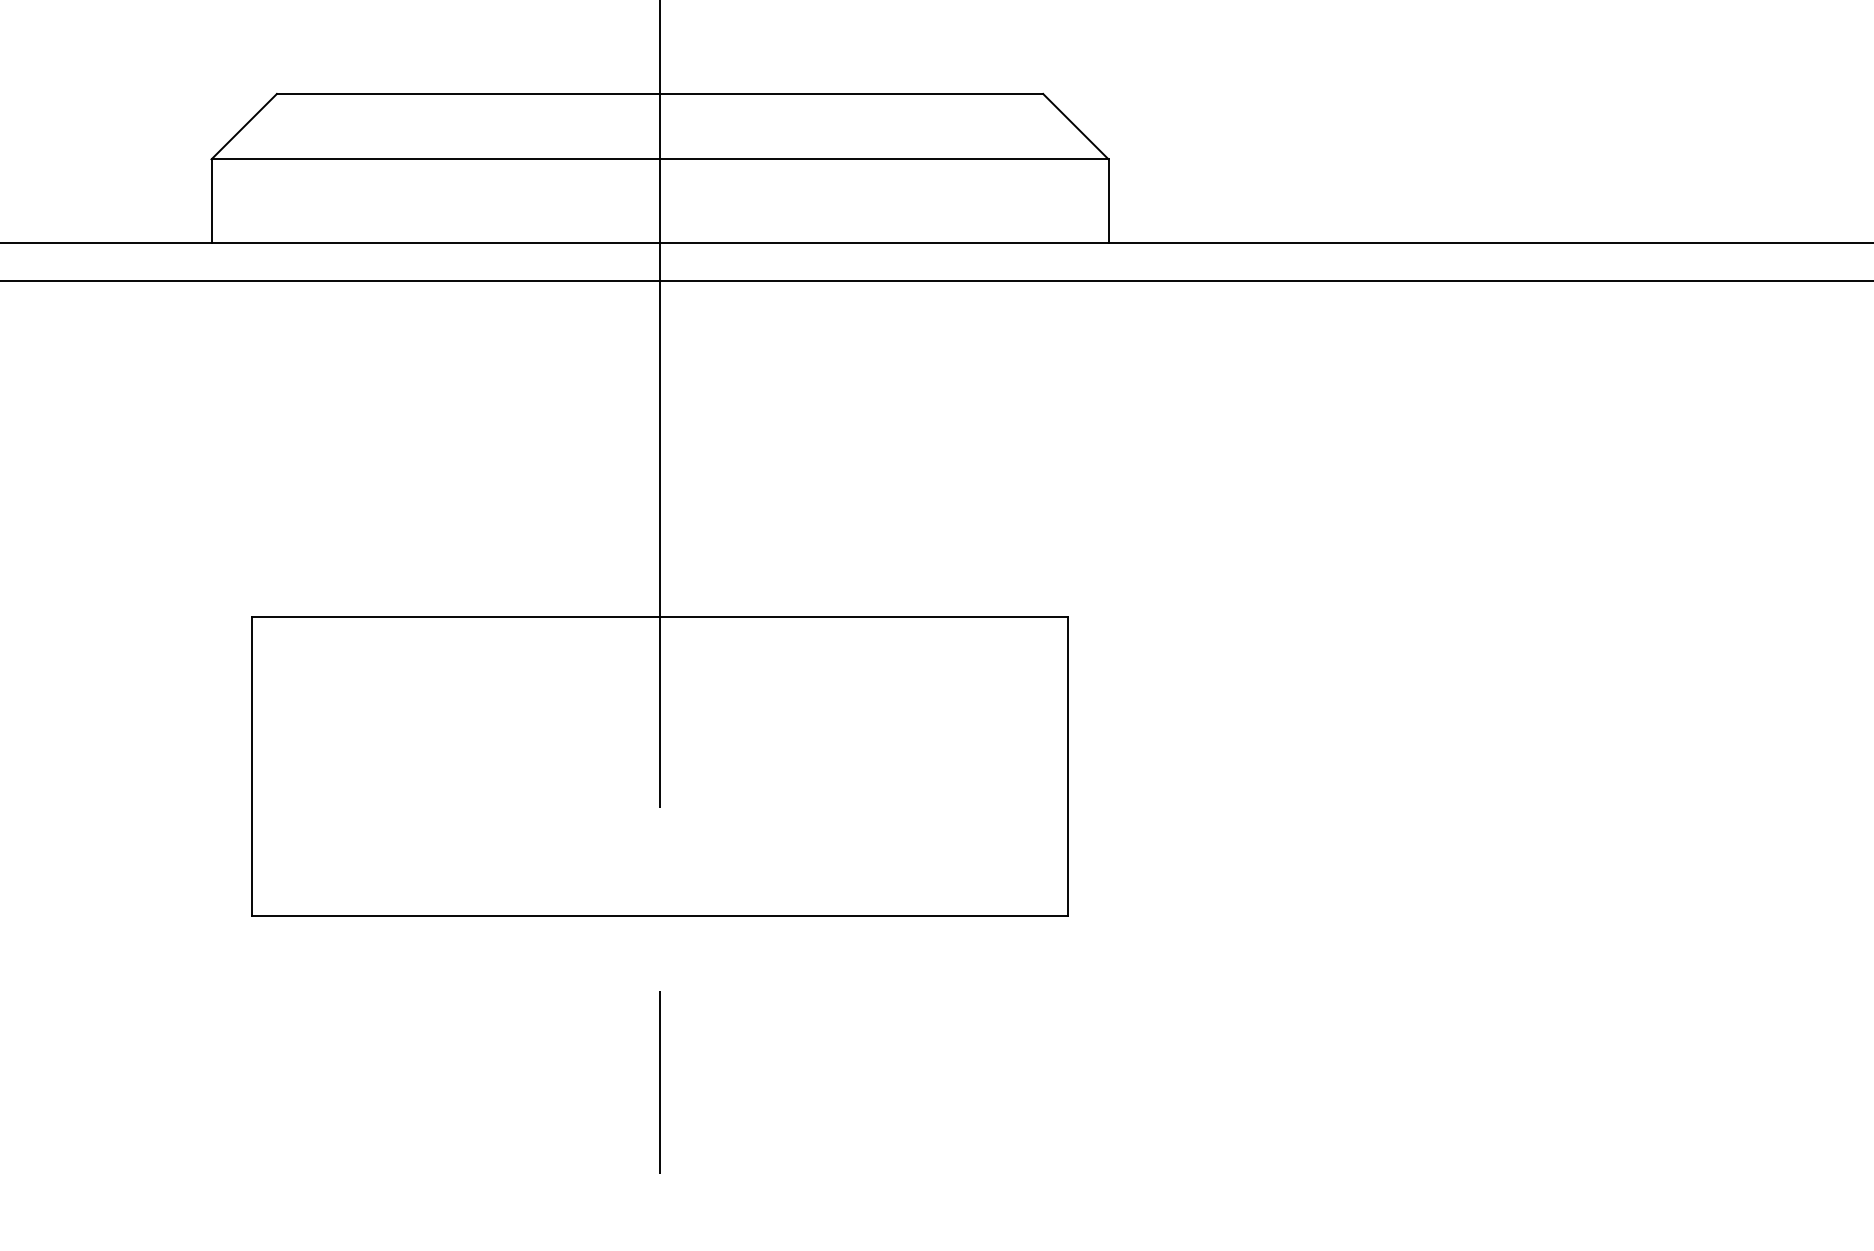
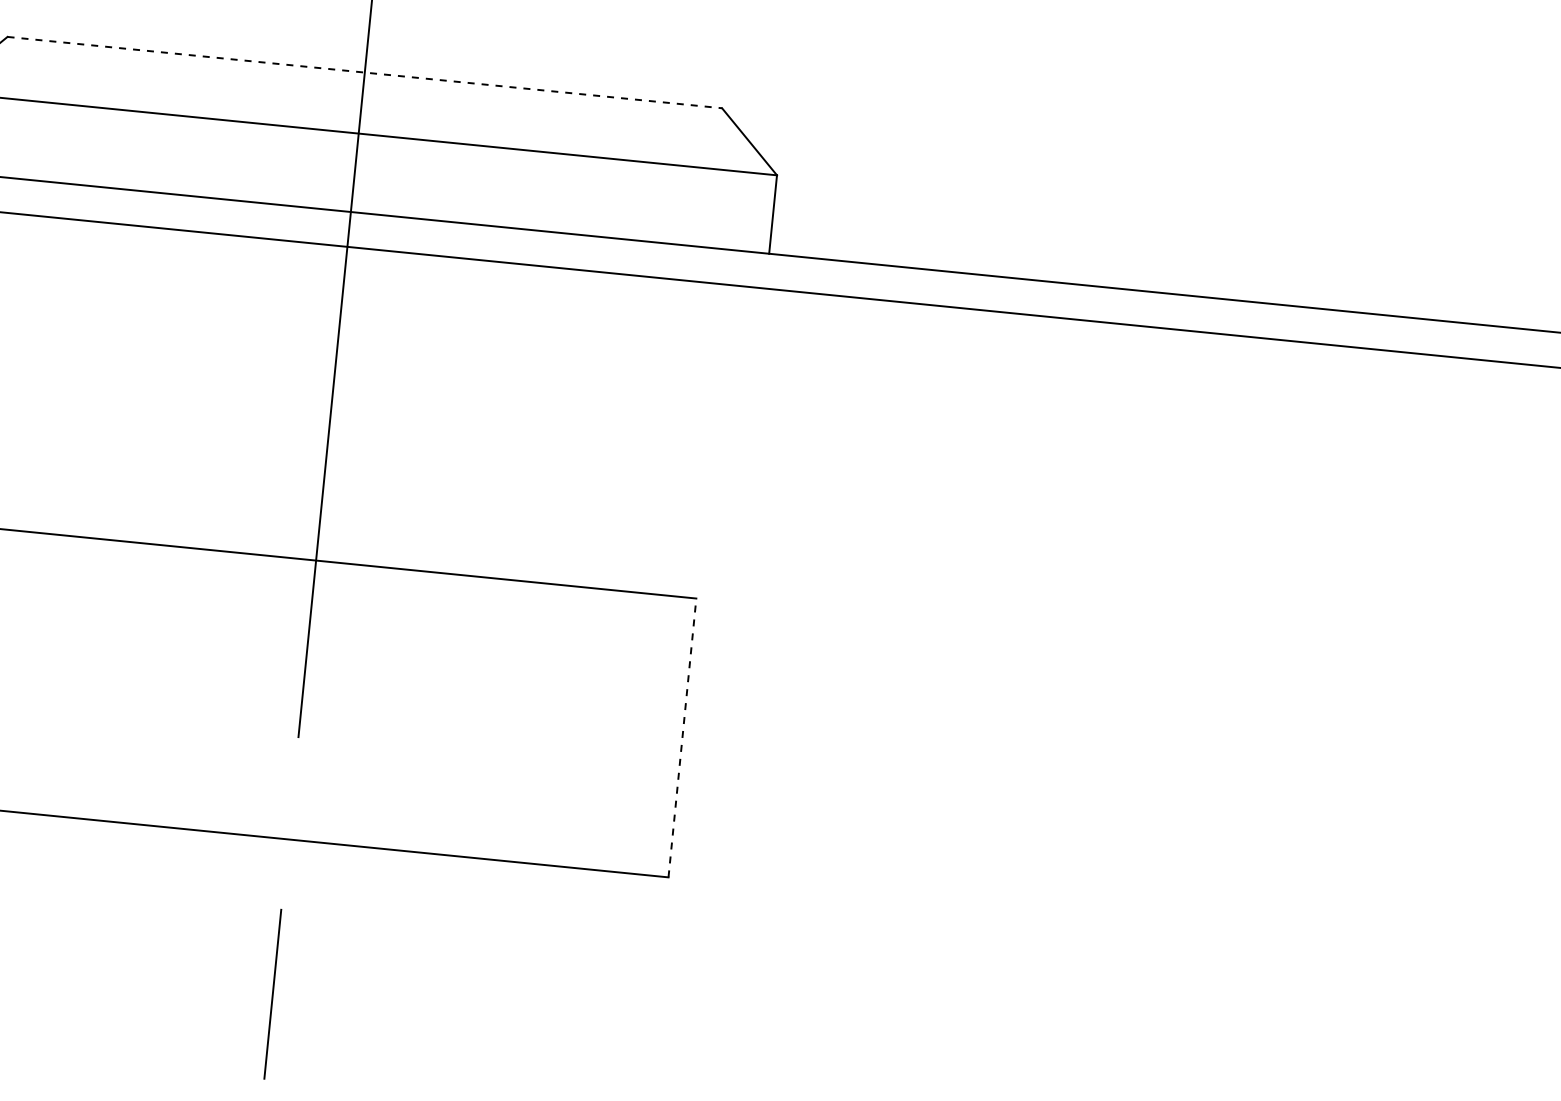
line: (660, 93) -> (365, 72), solid -> dashed
line: (1067, 766) -> (682, 737), solid -> dashed

